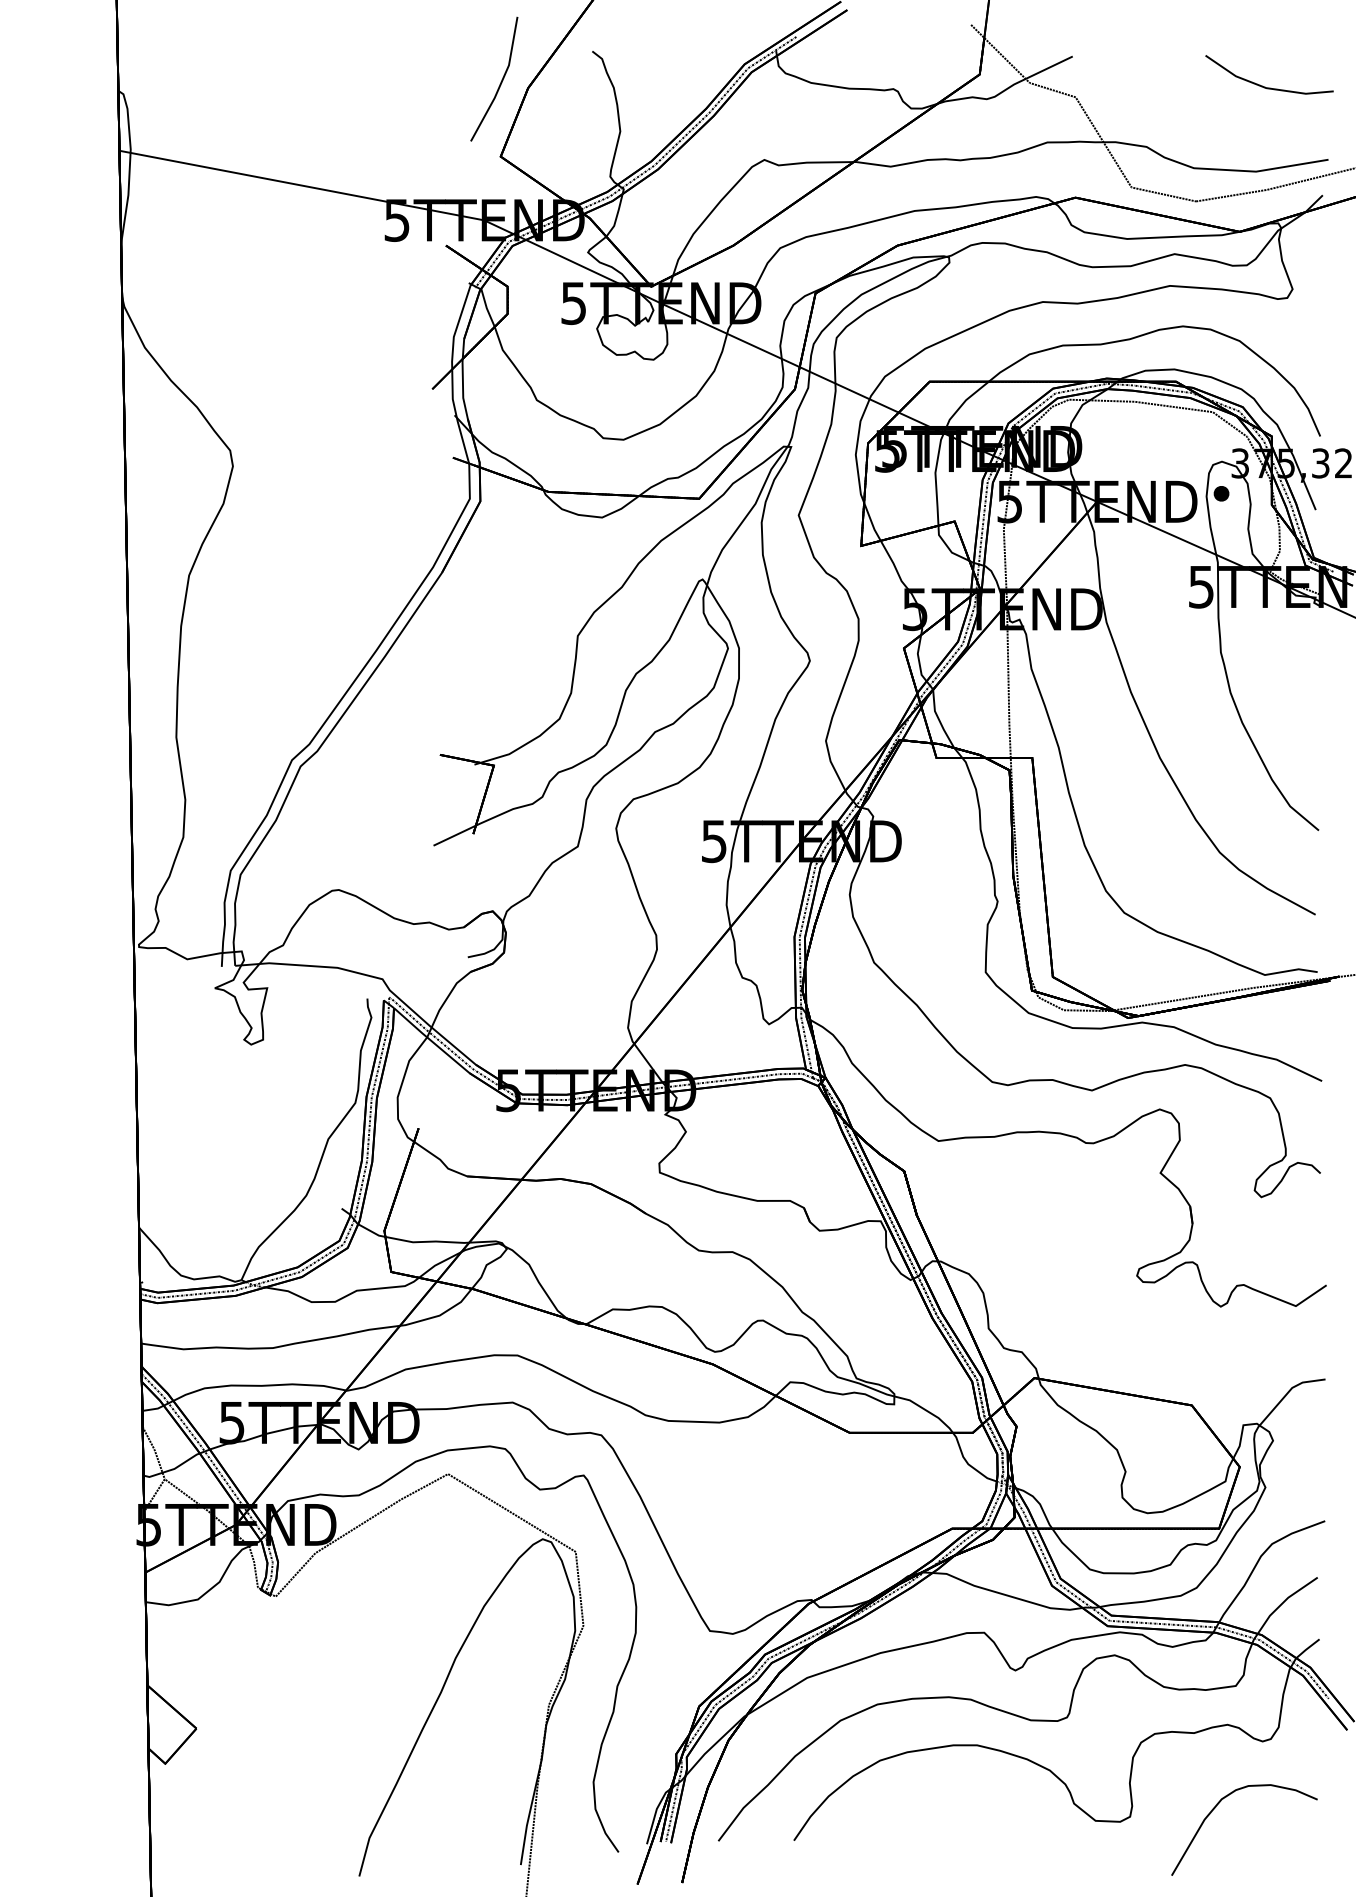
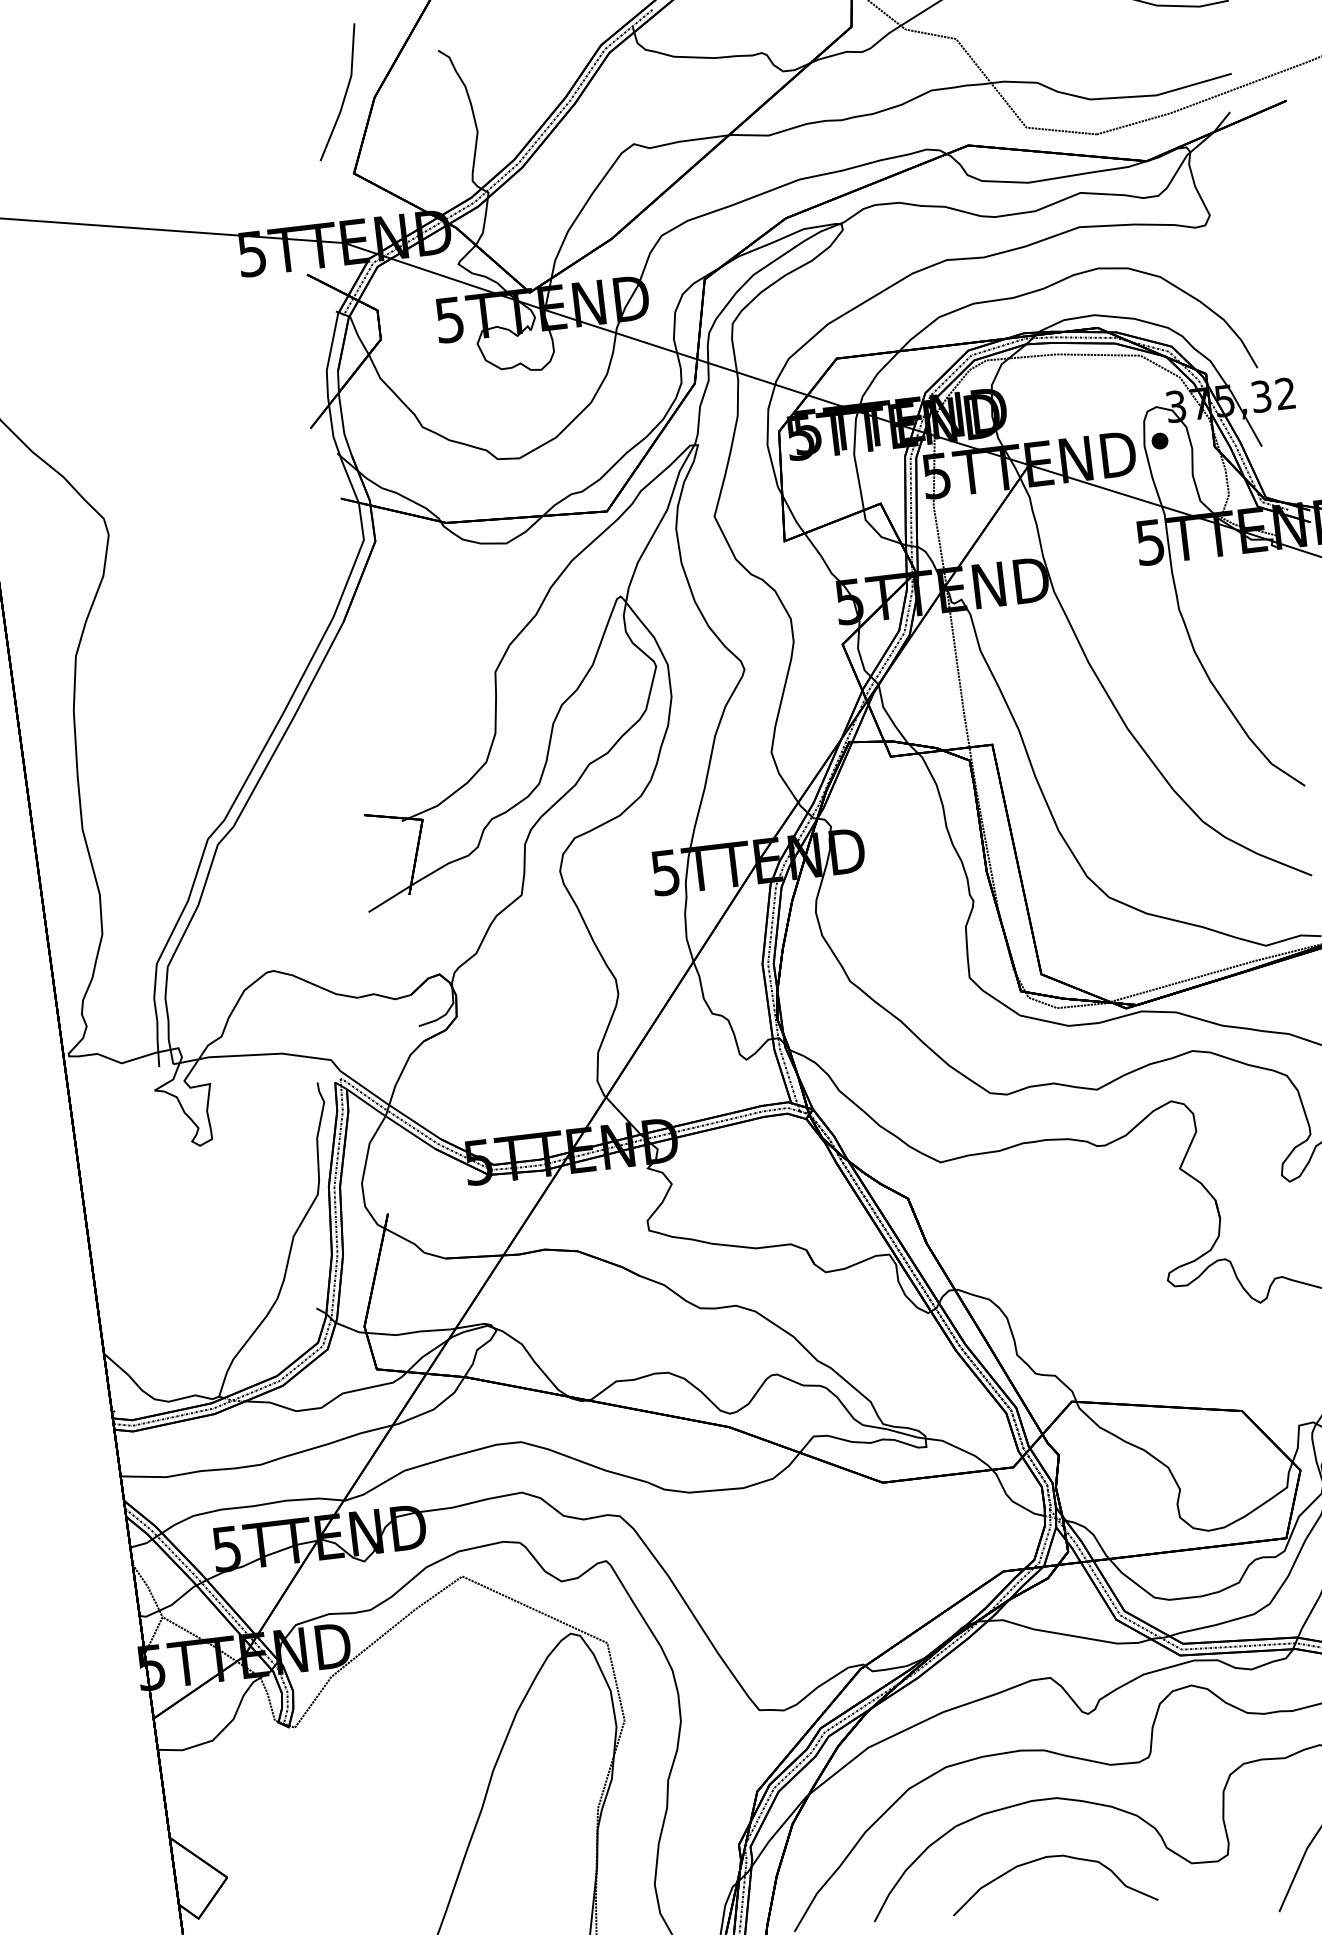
curve: (966, 1800) -> (1052, 1857), added

